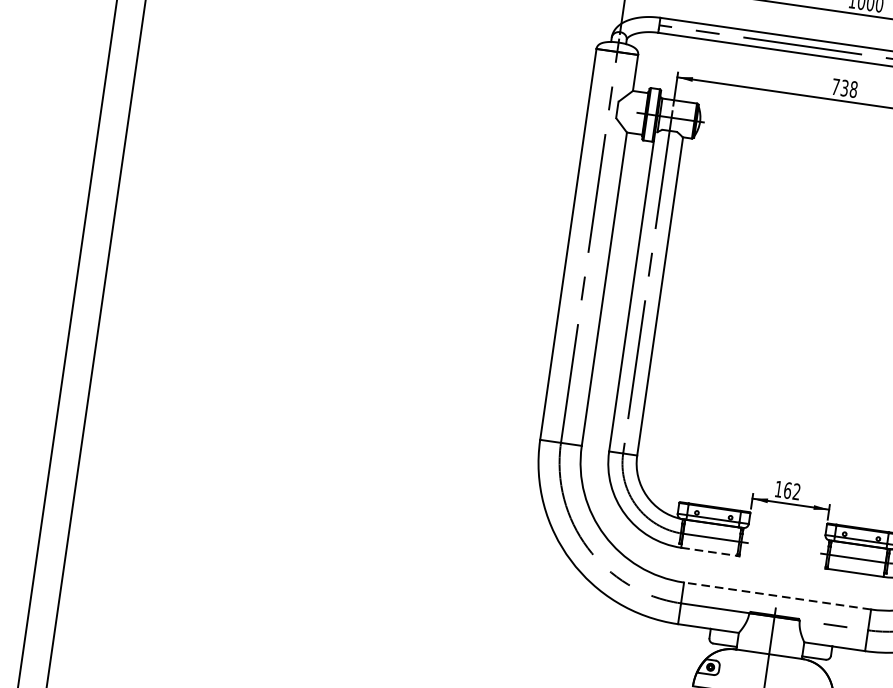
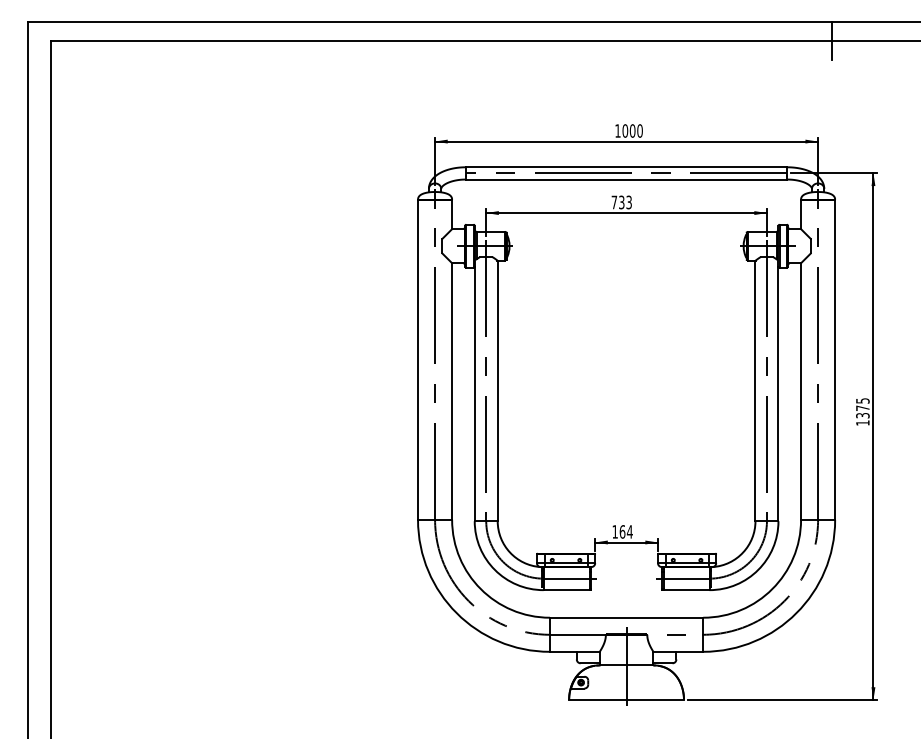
text: (852, 89) -> (628, 202), 738 -> 733
text: (796, 491) -> (629, 531), 162 -> 164
line: (709, 552) -> (566, 590), dashed -> solid
line: (777, 595) -> (626, 617), dashed -> solid

